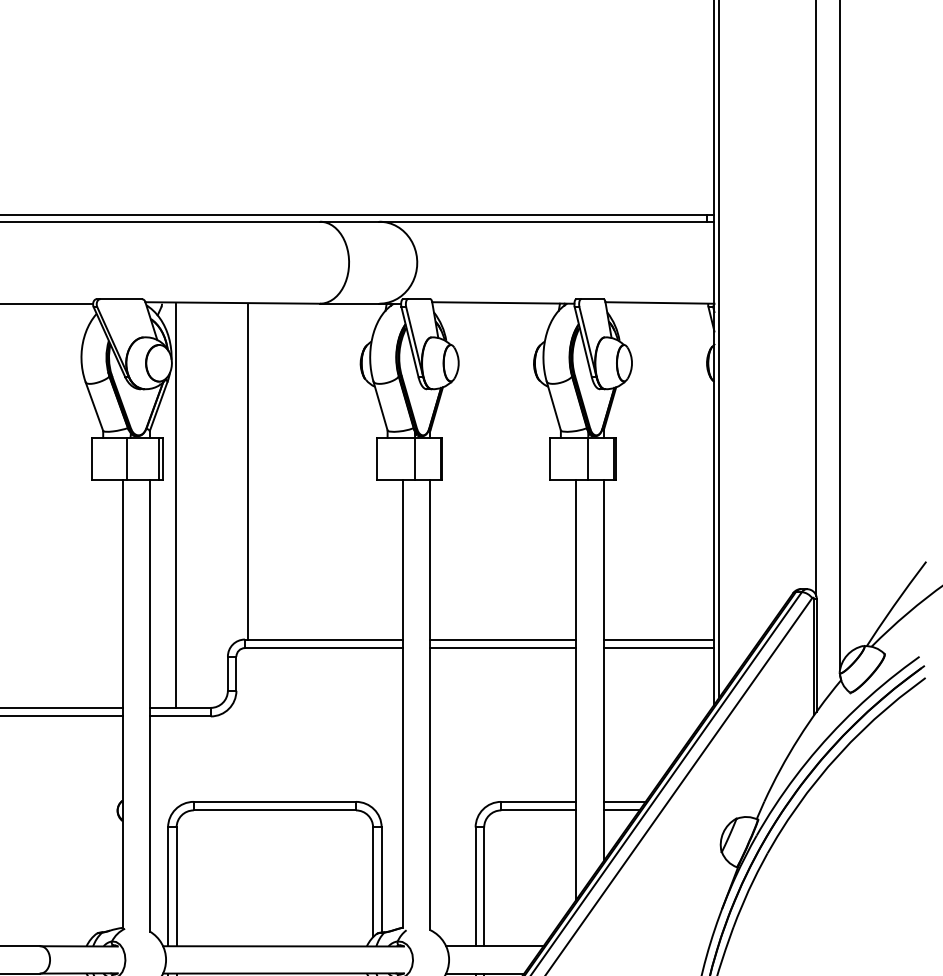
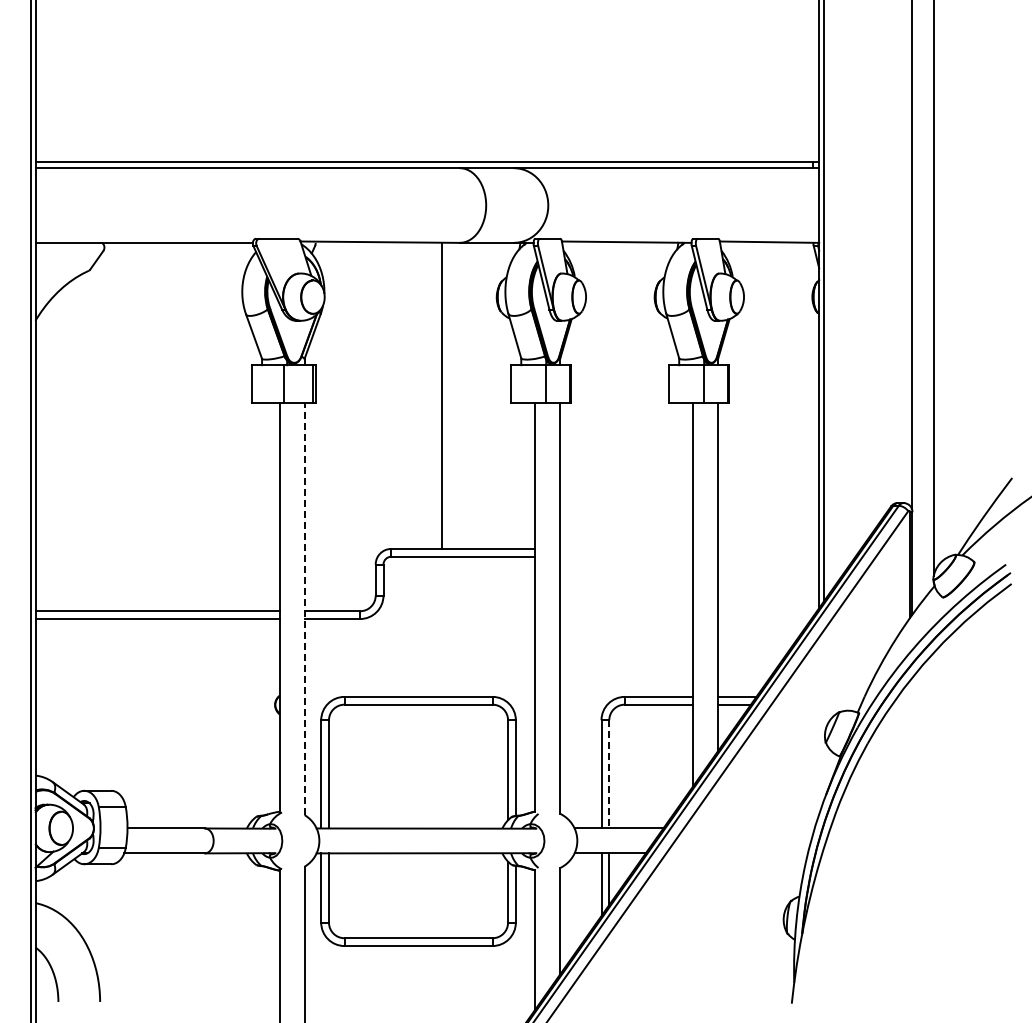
line: (247, 471) -> (441, 395), moved
line: (174, 505) -> (327, 426), removed
line: (503, 639) -> (626, 548), removed
line: (658, 639) -> (768, 548), removed
line: (503, 647) -> (626, 556), removed
line: (658, 647) -> (768, 556), removed
line: (149, 705) -> (304, 609), solid -> dashed
line: (484, 887) -> (609, 774), solid -> dashed

